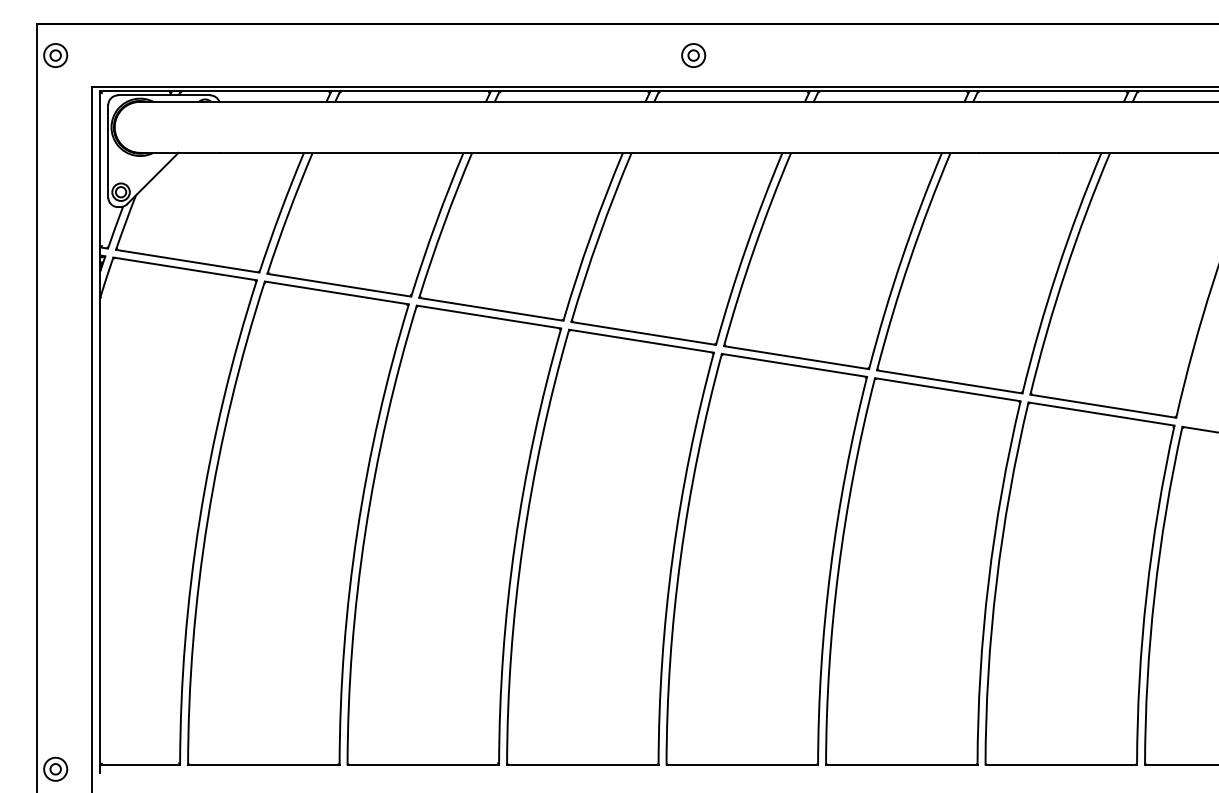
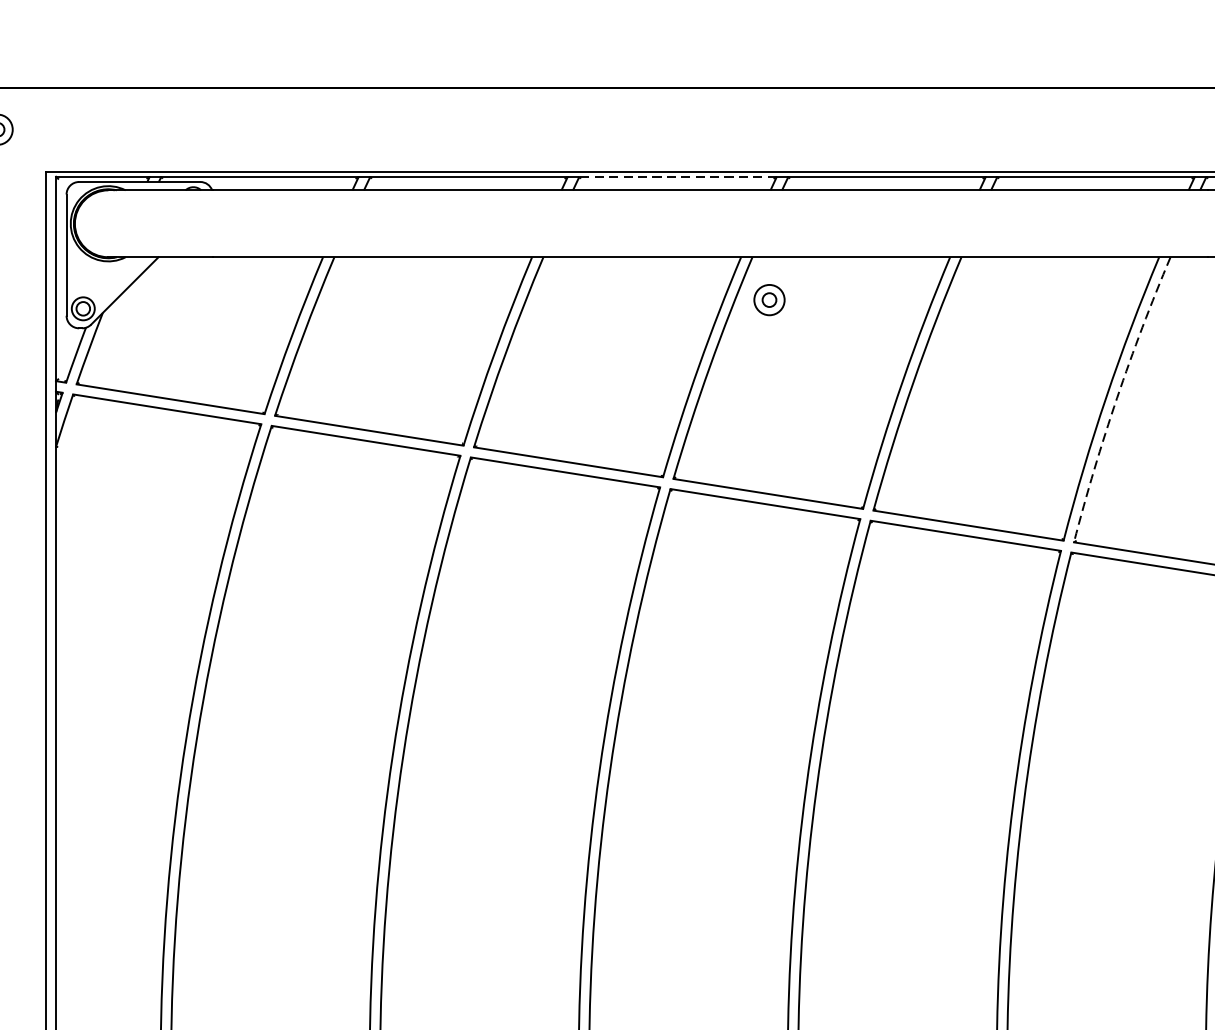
part: (693, 55) -> (769, 300), moved
line: (574, 91) -> (677, 176), solid -> dashed
arc: (909, 260) -> (1116, 398), solid -> dashed

